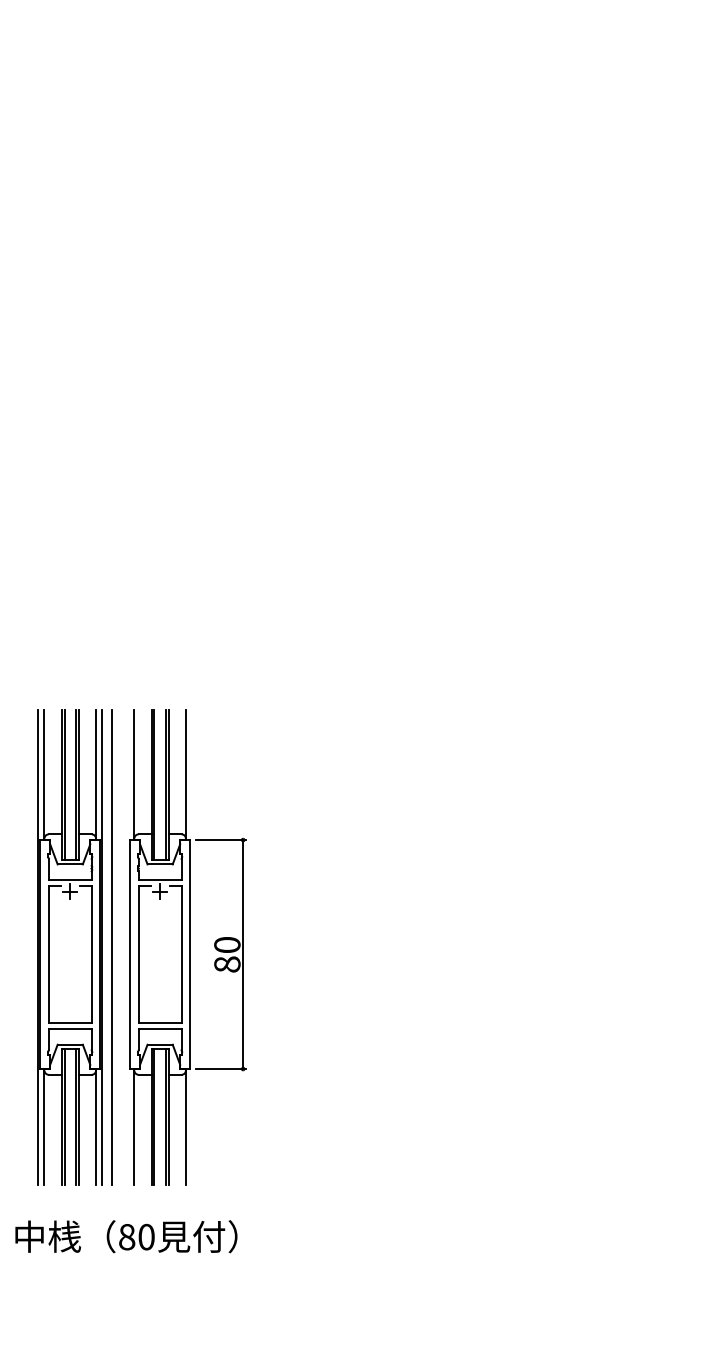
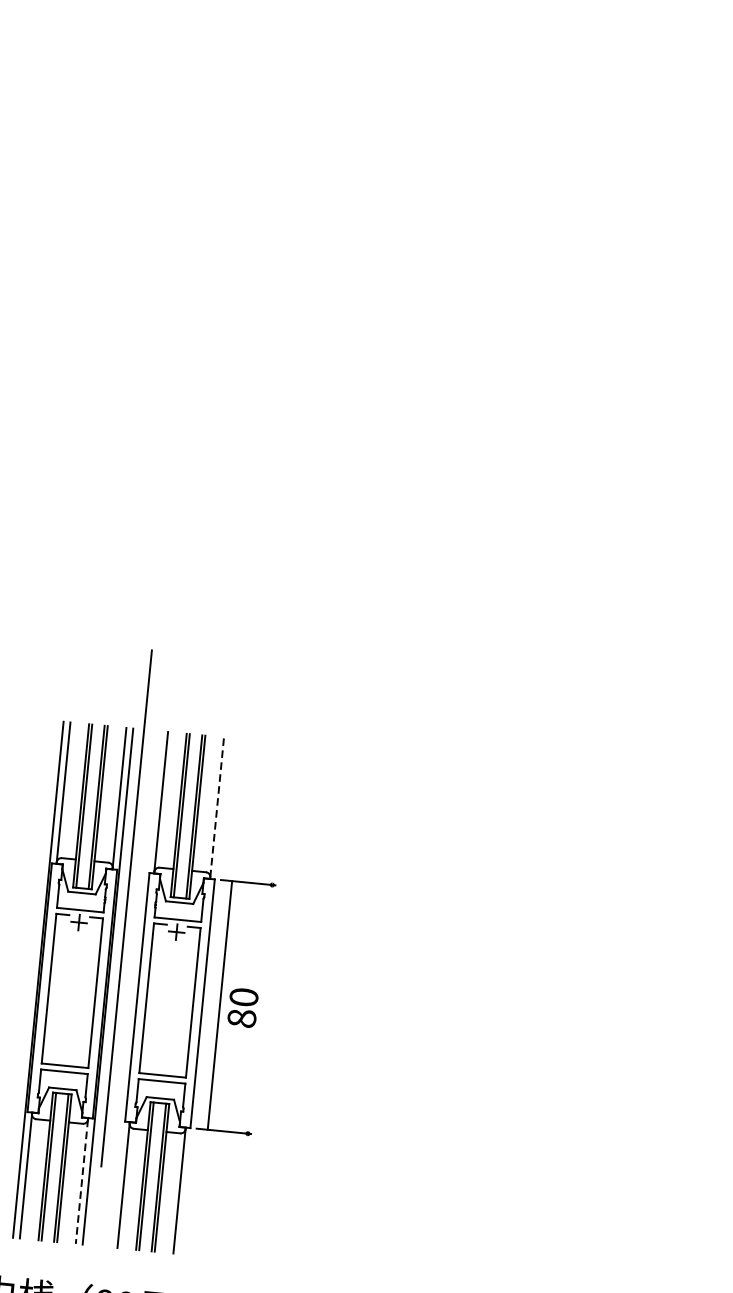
line: (185, 773) -> (216, 806), solid -> dashed
line: (111, 947) -> (125, 908), moved
line: (243, 954) -> (220, 1005), moved
line: (96, 1128) -> (82, 1182), solid -> dashed

